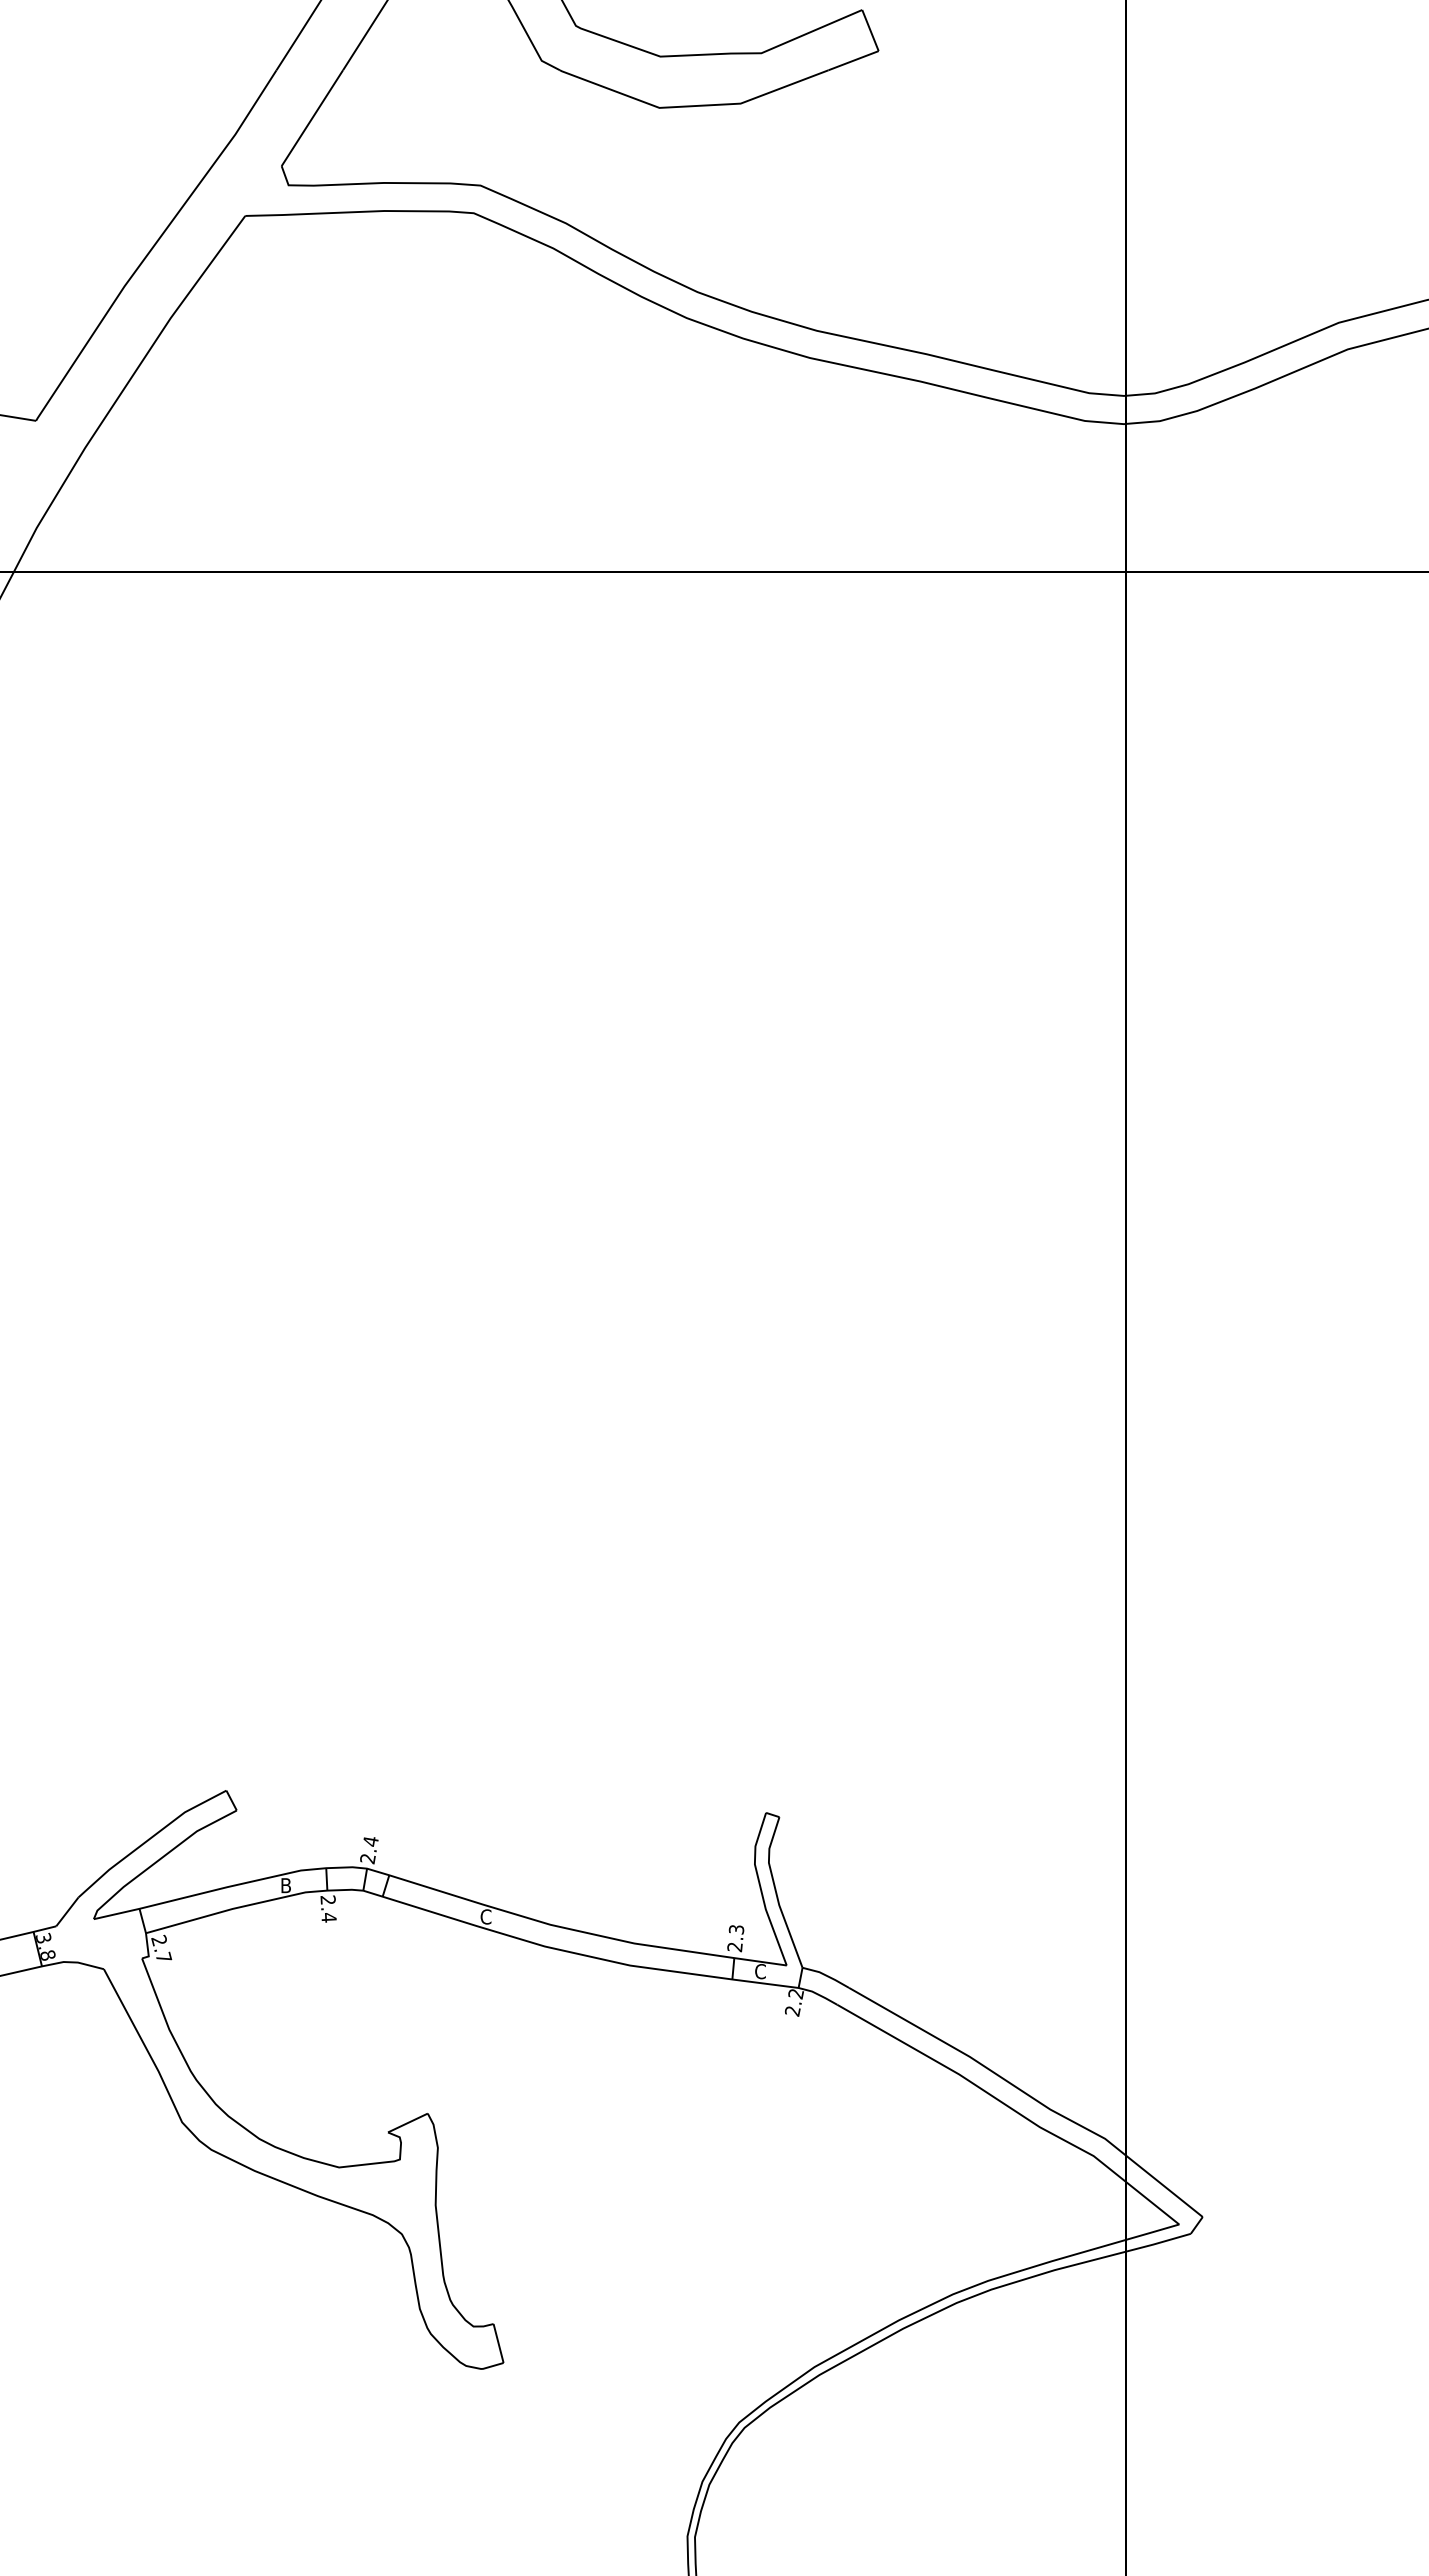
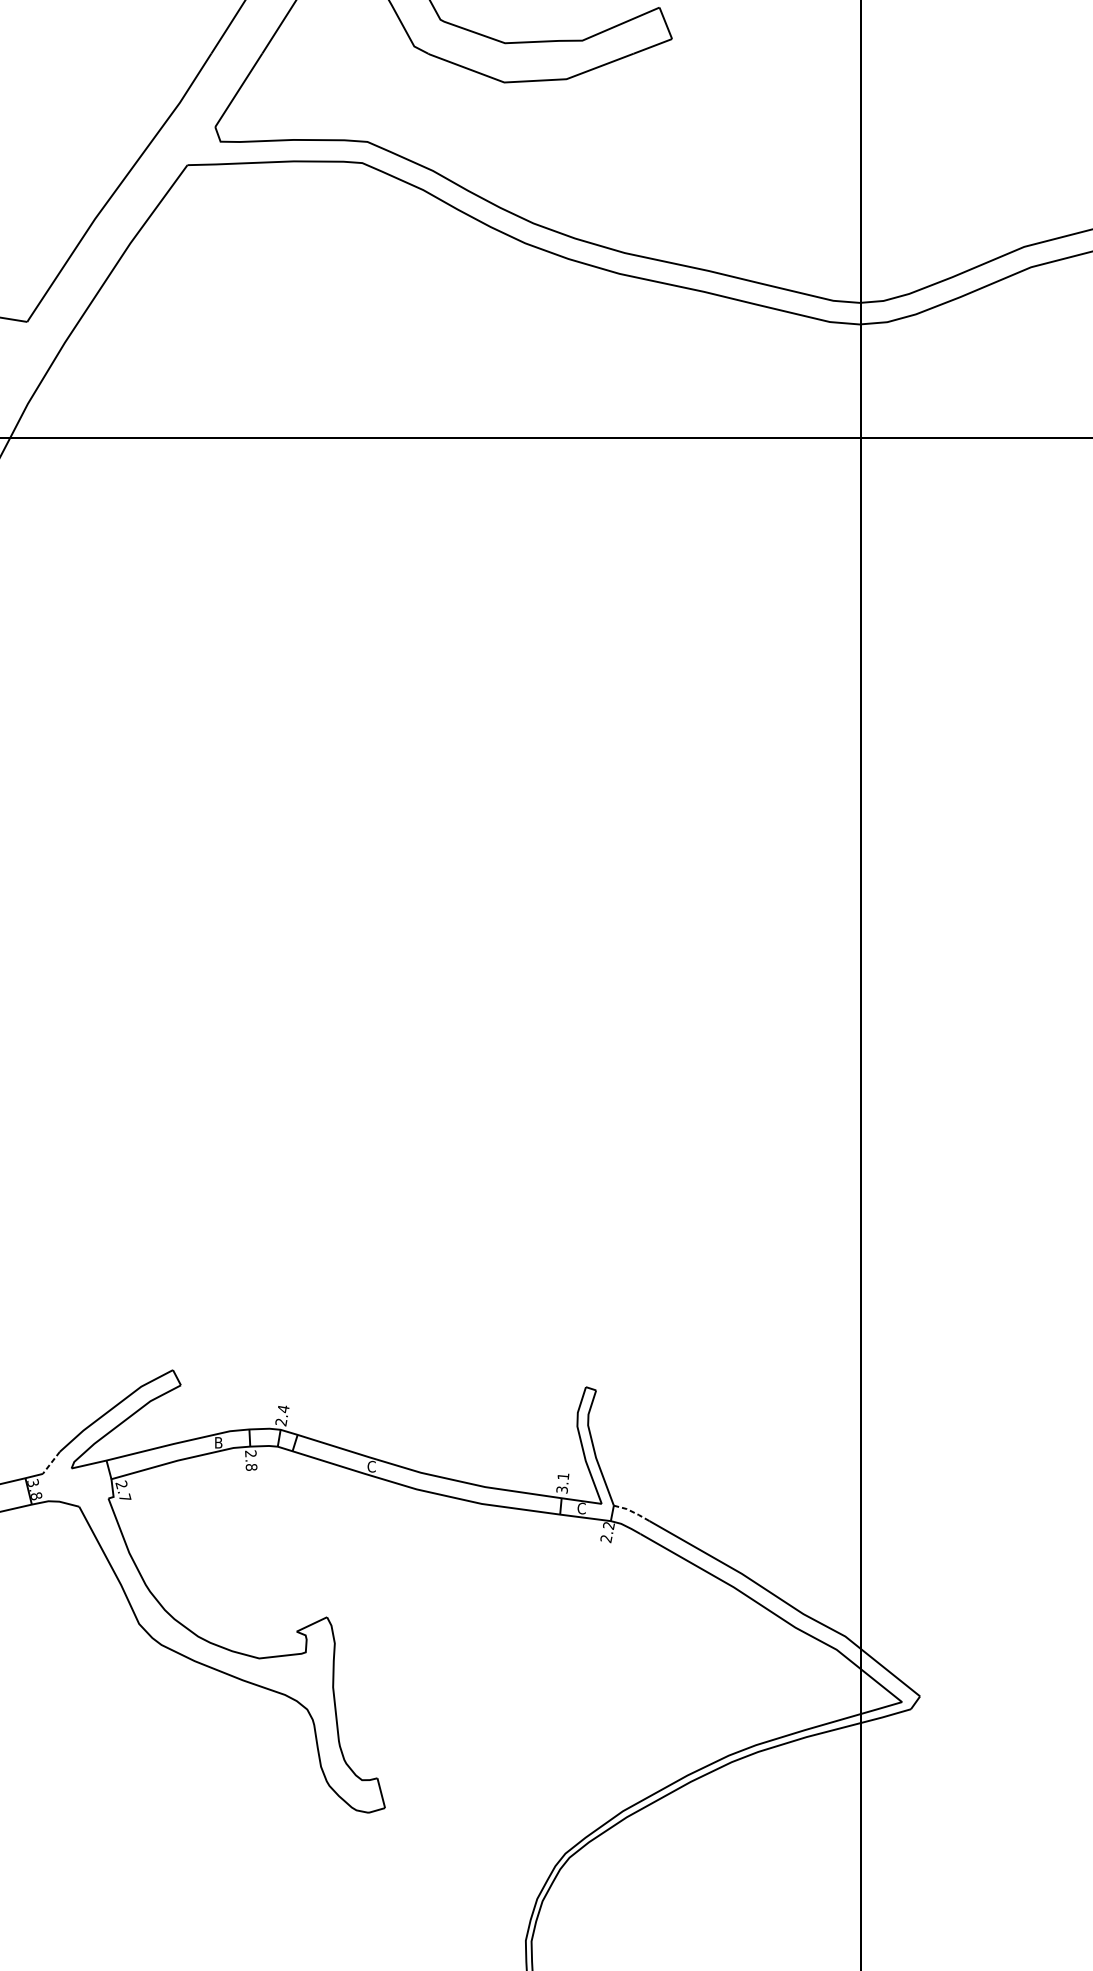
line: (67, 1912) -> (51, 1463), solid -> dashed
text: (328, 1917) -> (251, 1467), 2.4 -> 2.8
text: (736, 1938) -> (563, 1483), 2.3 -> 3.1
line: (826, 1975) -> (632, 1511), solid -> dashed

